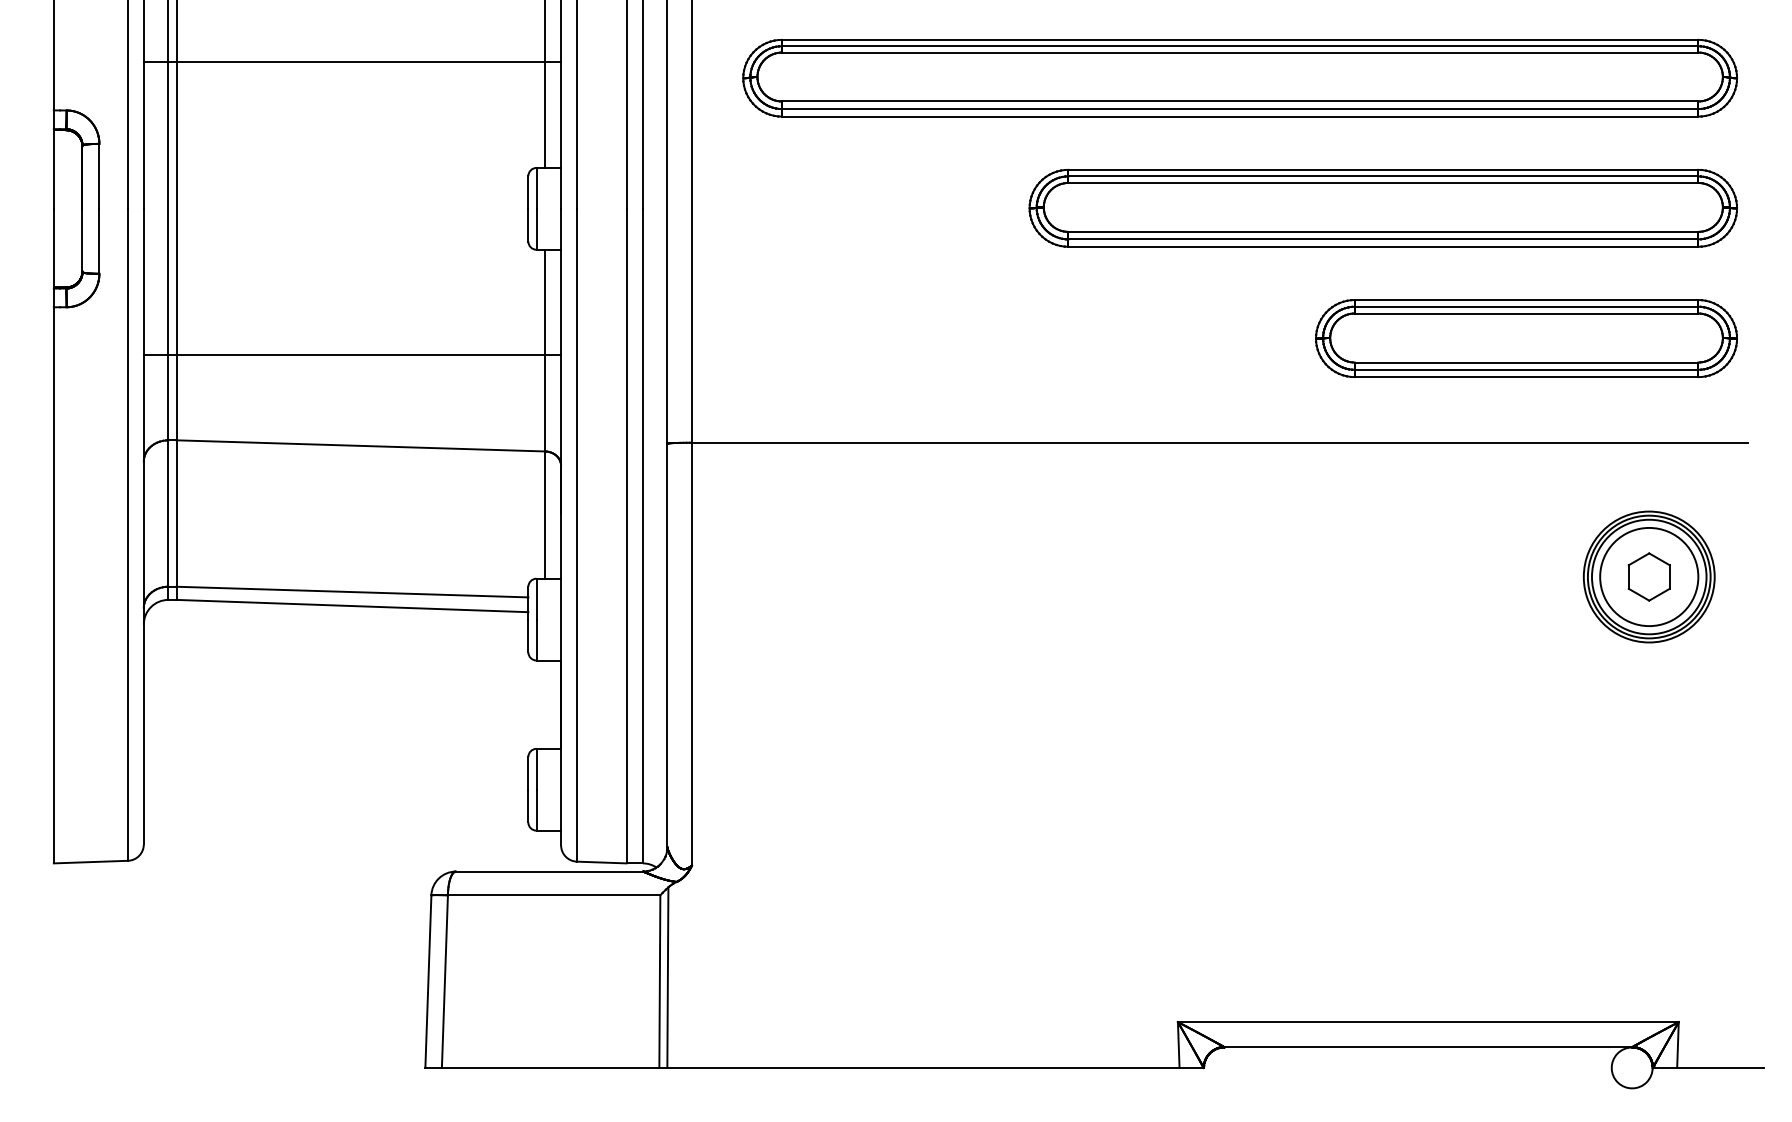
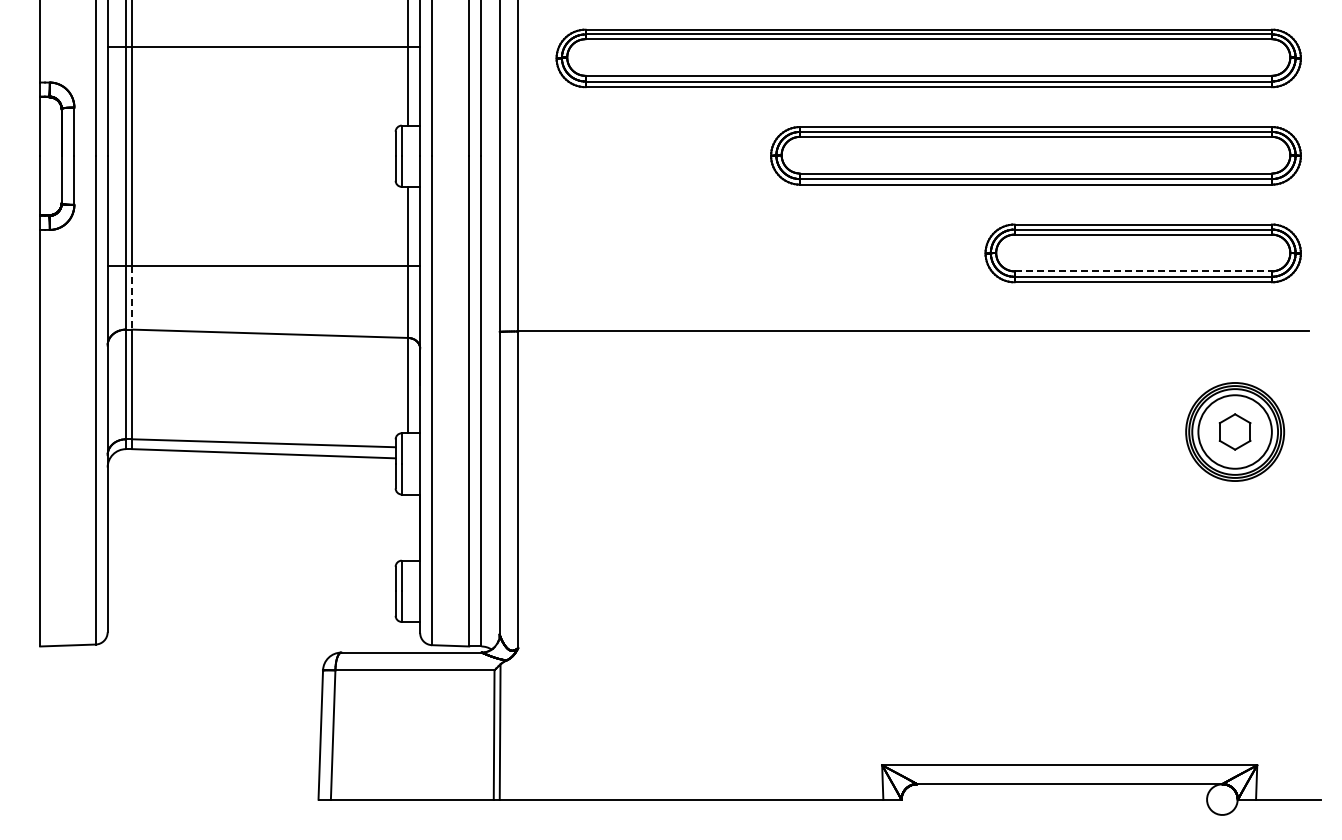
line: (1526, 362) -> (1143, 271), solid -> dashed
line: (176, 397) -> (132, 297), solid -> dashed

